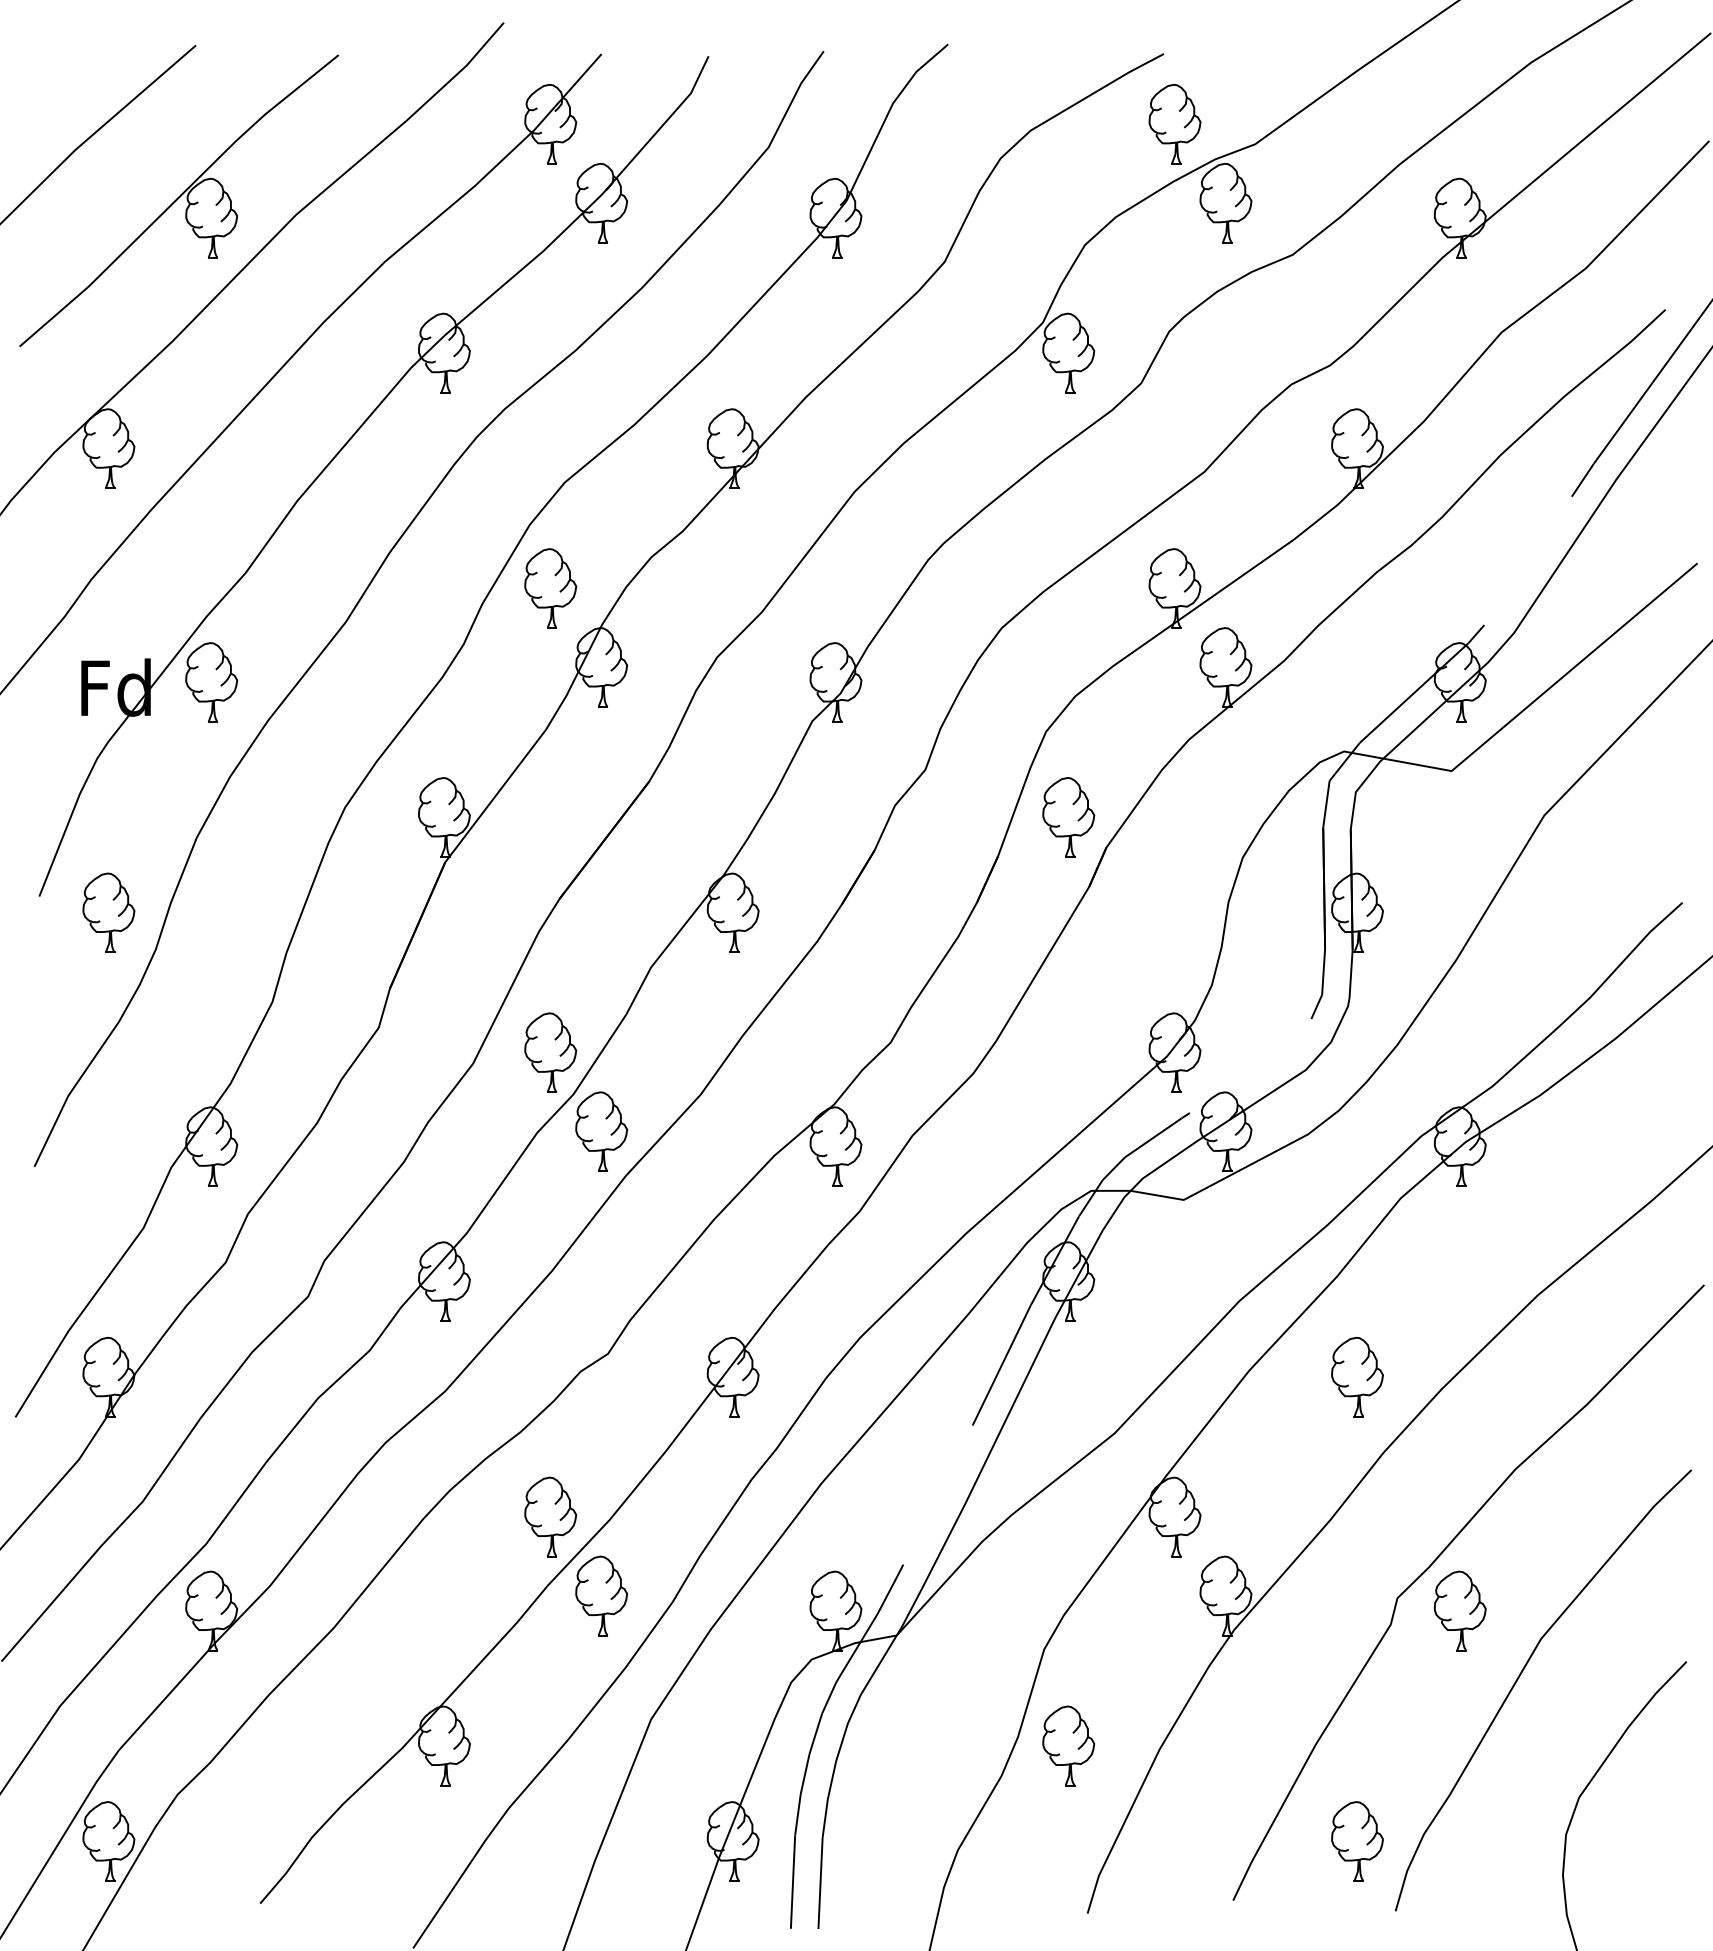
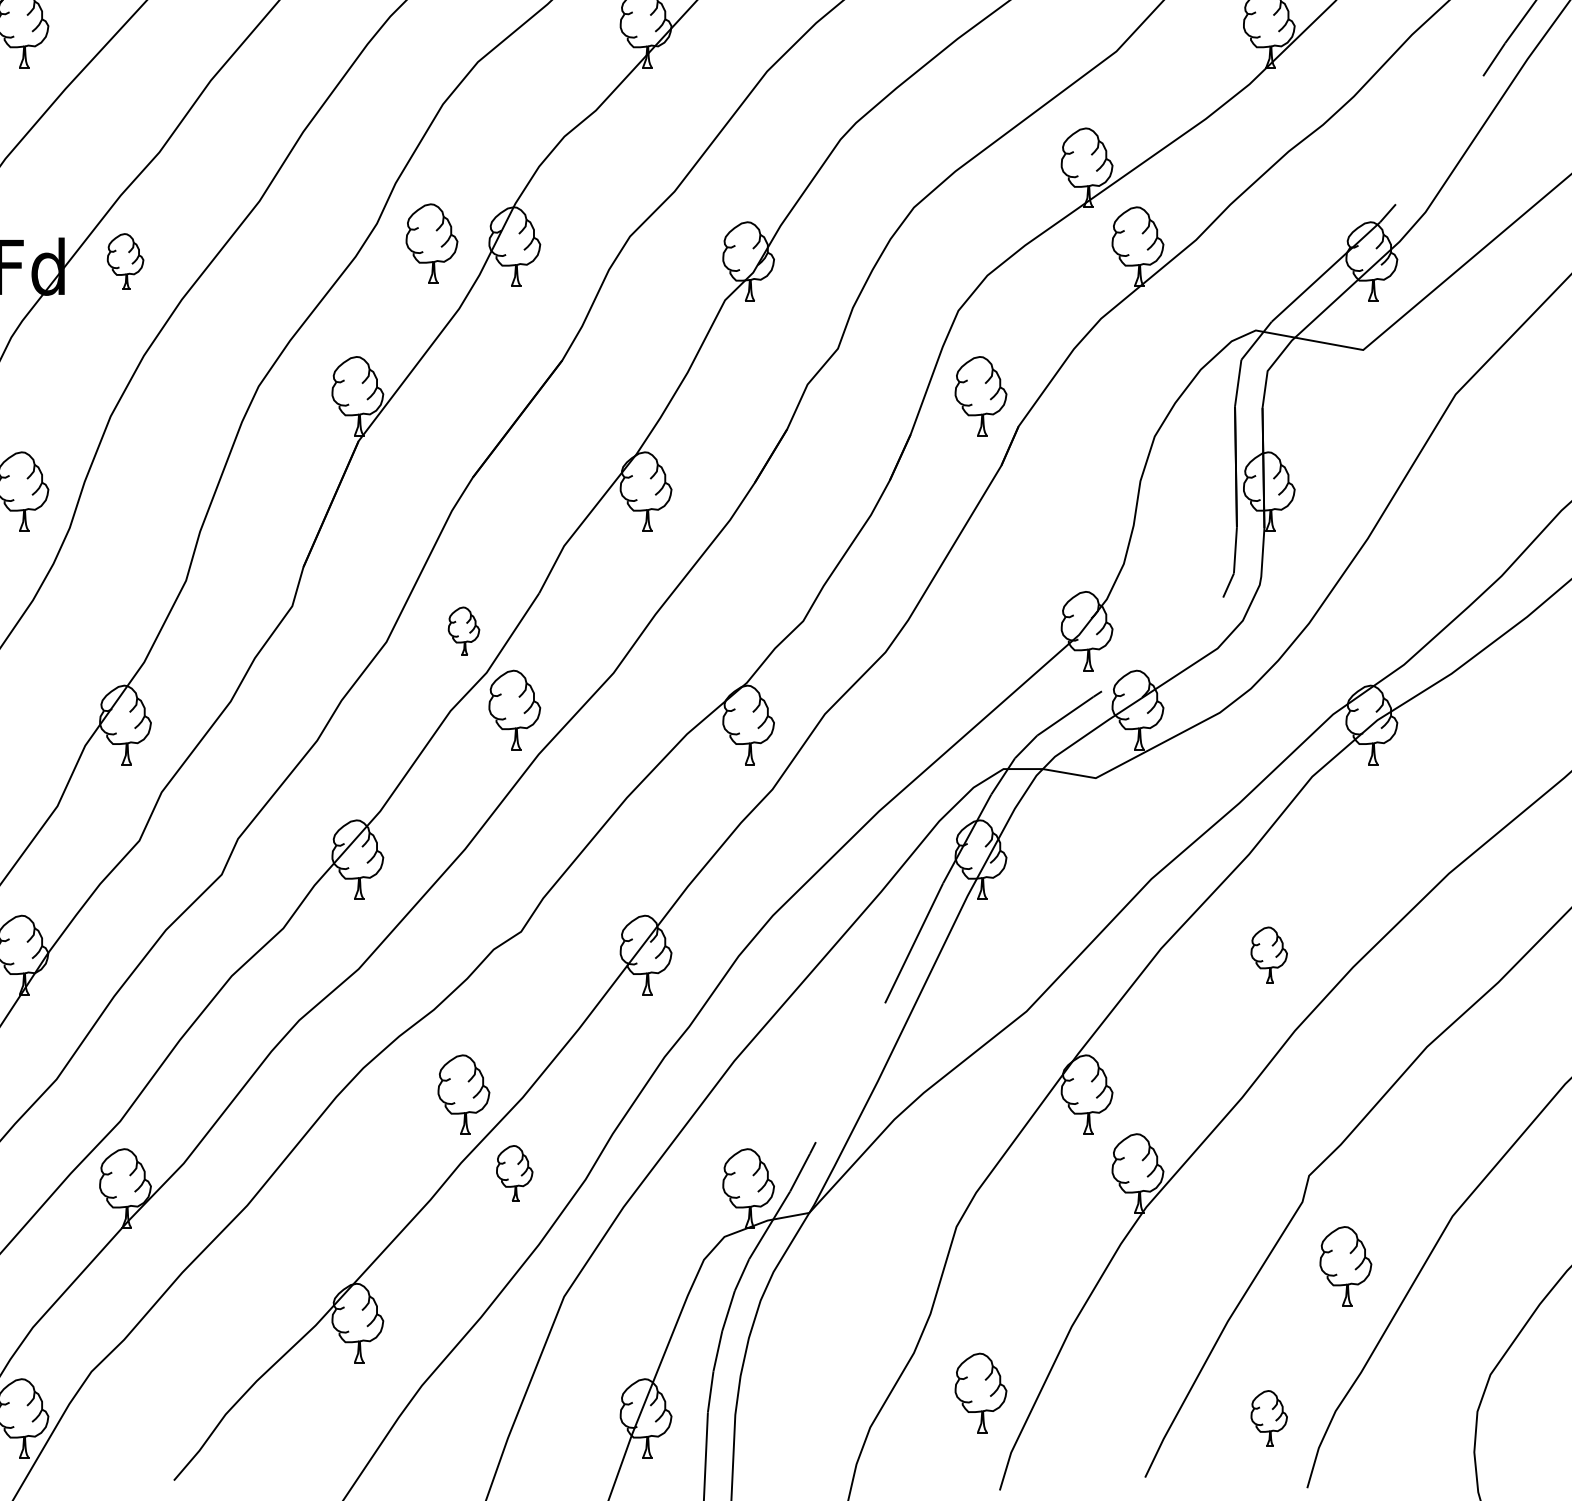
part: (550, 588) -> (431, 243), moved
part: (211, 682) -> (125, 261), size x0.7
part: (550, 1052) -> (463, 630), size x0.6
part: (1357, 1376) -> (1269, 954), size x0.7
part: (601, 1595) -> (514, 1172), size x0.7
part: (1459, 1610) -> (1345, 1265), moved
part: (1068, 1745) -> (980, 1392), moved
part: (1357, 1841) -> (1269, 1418), size x0.7

